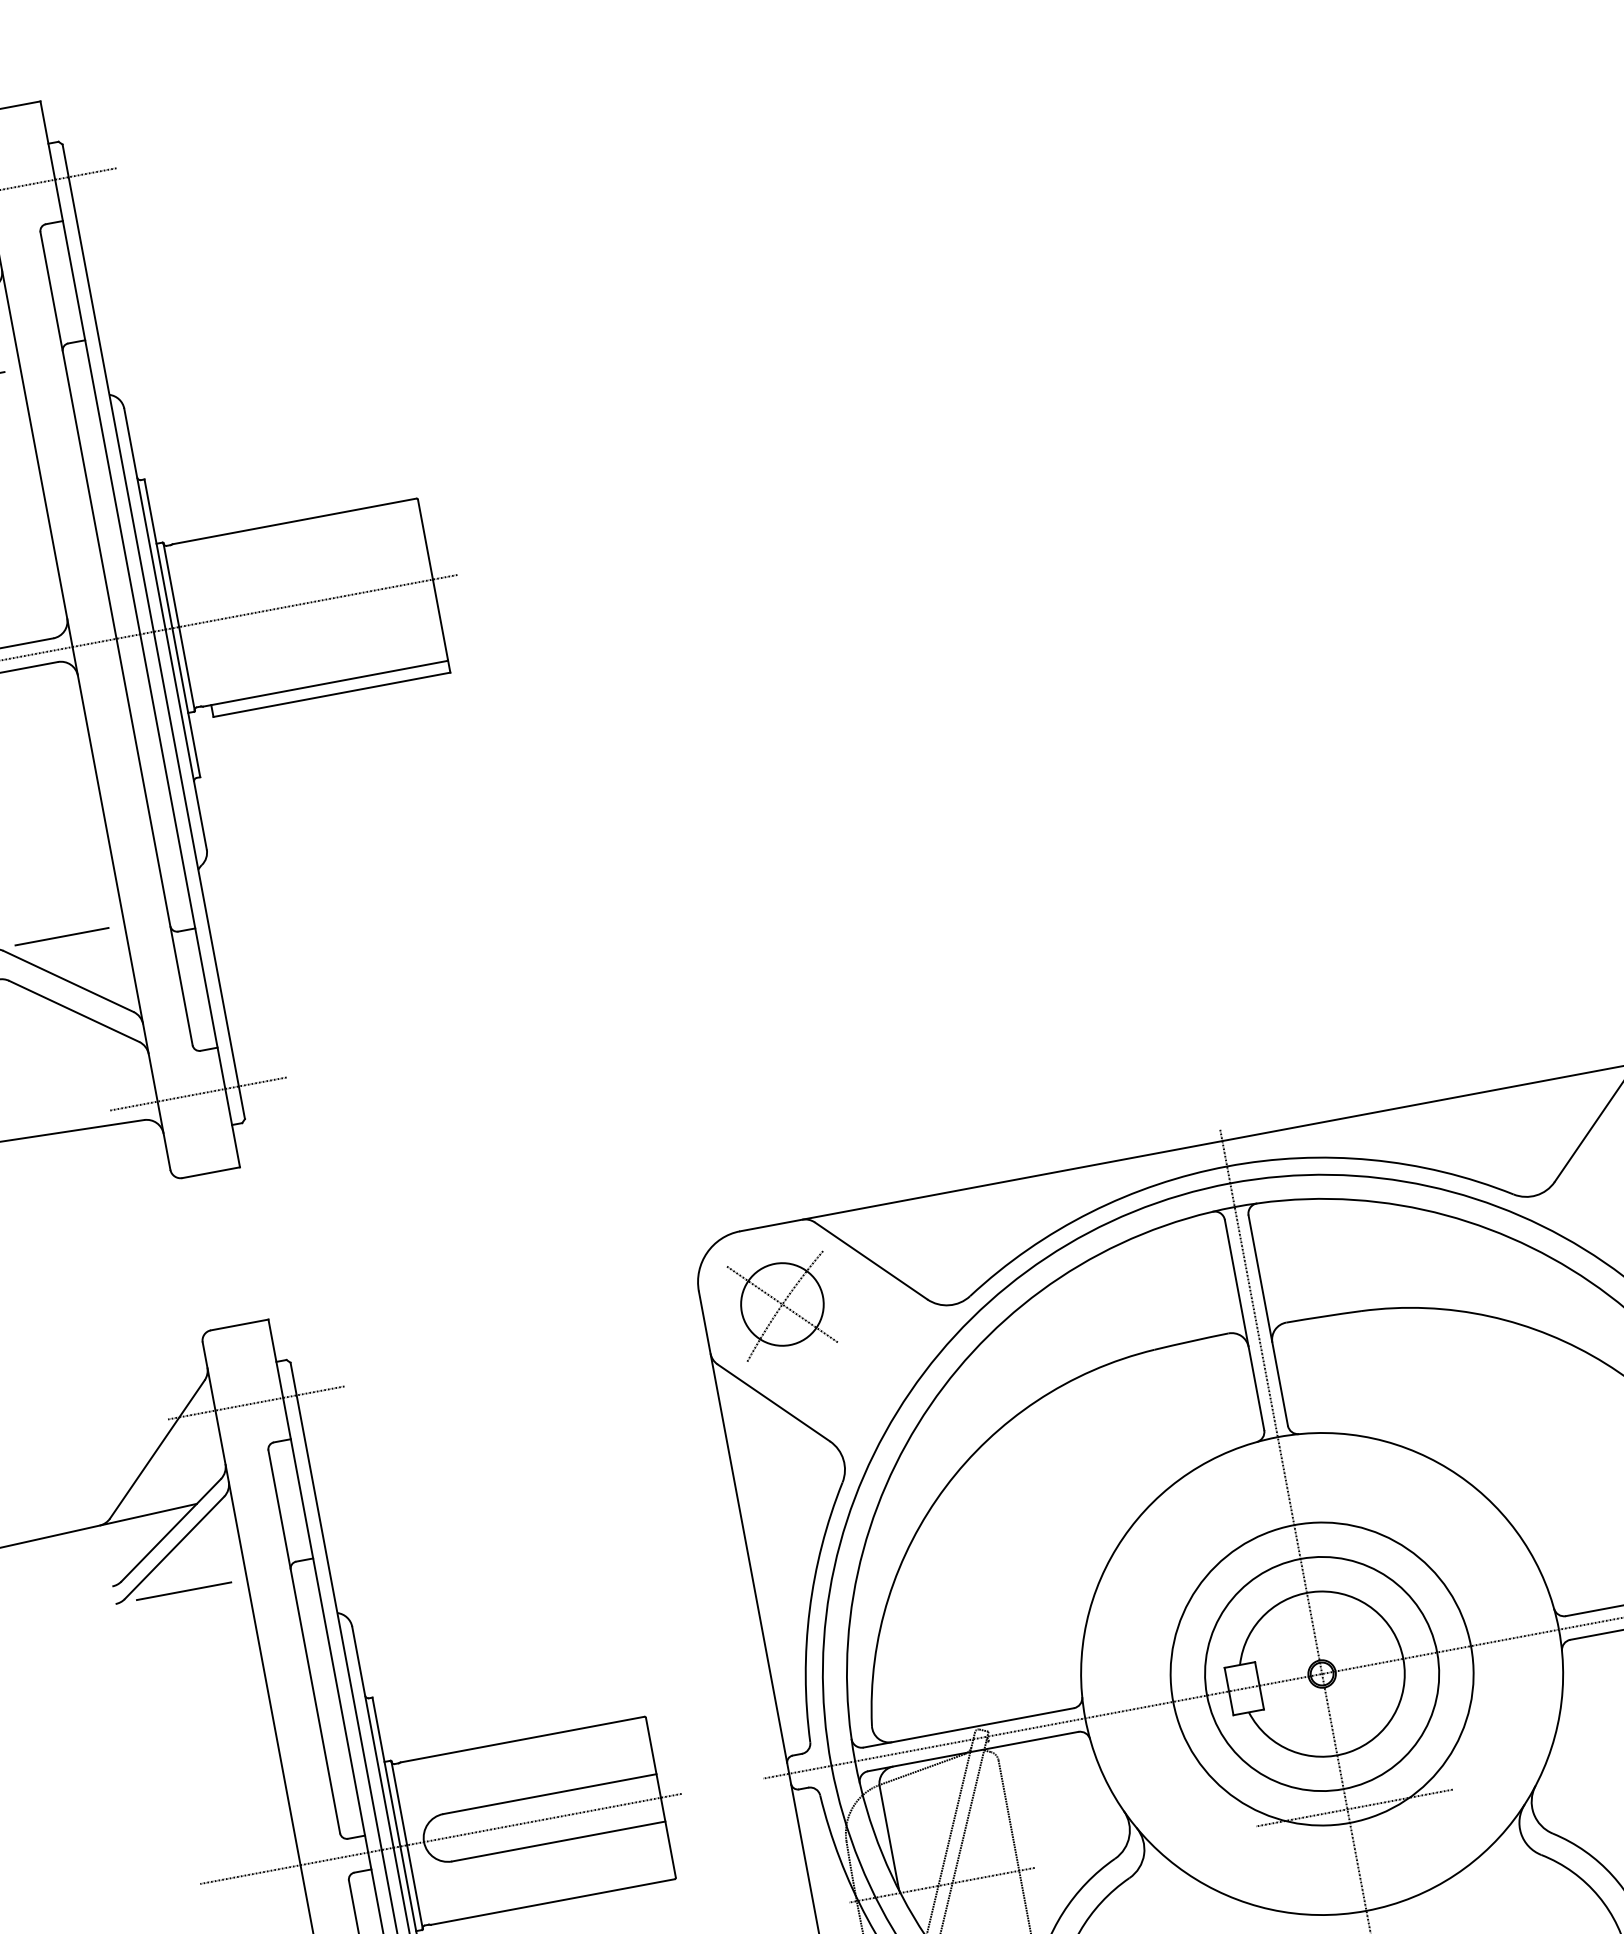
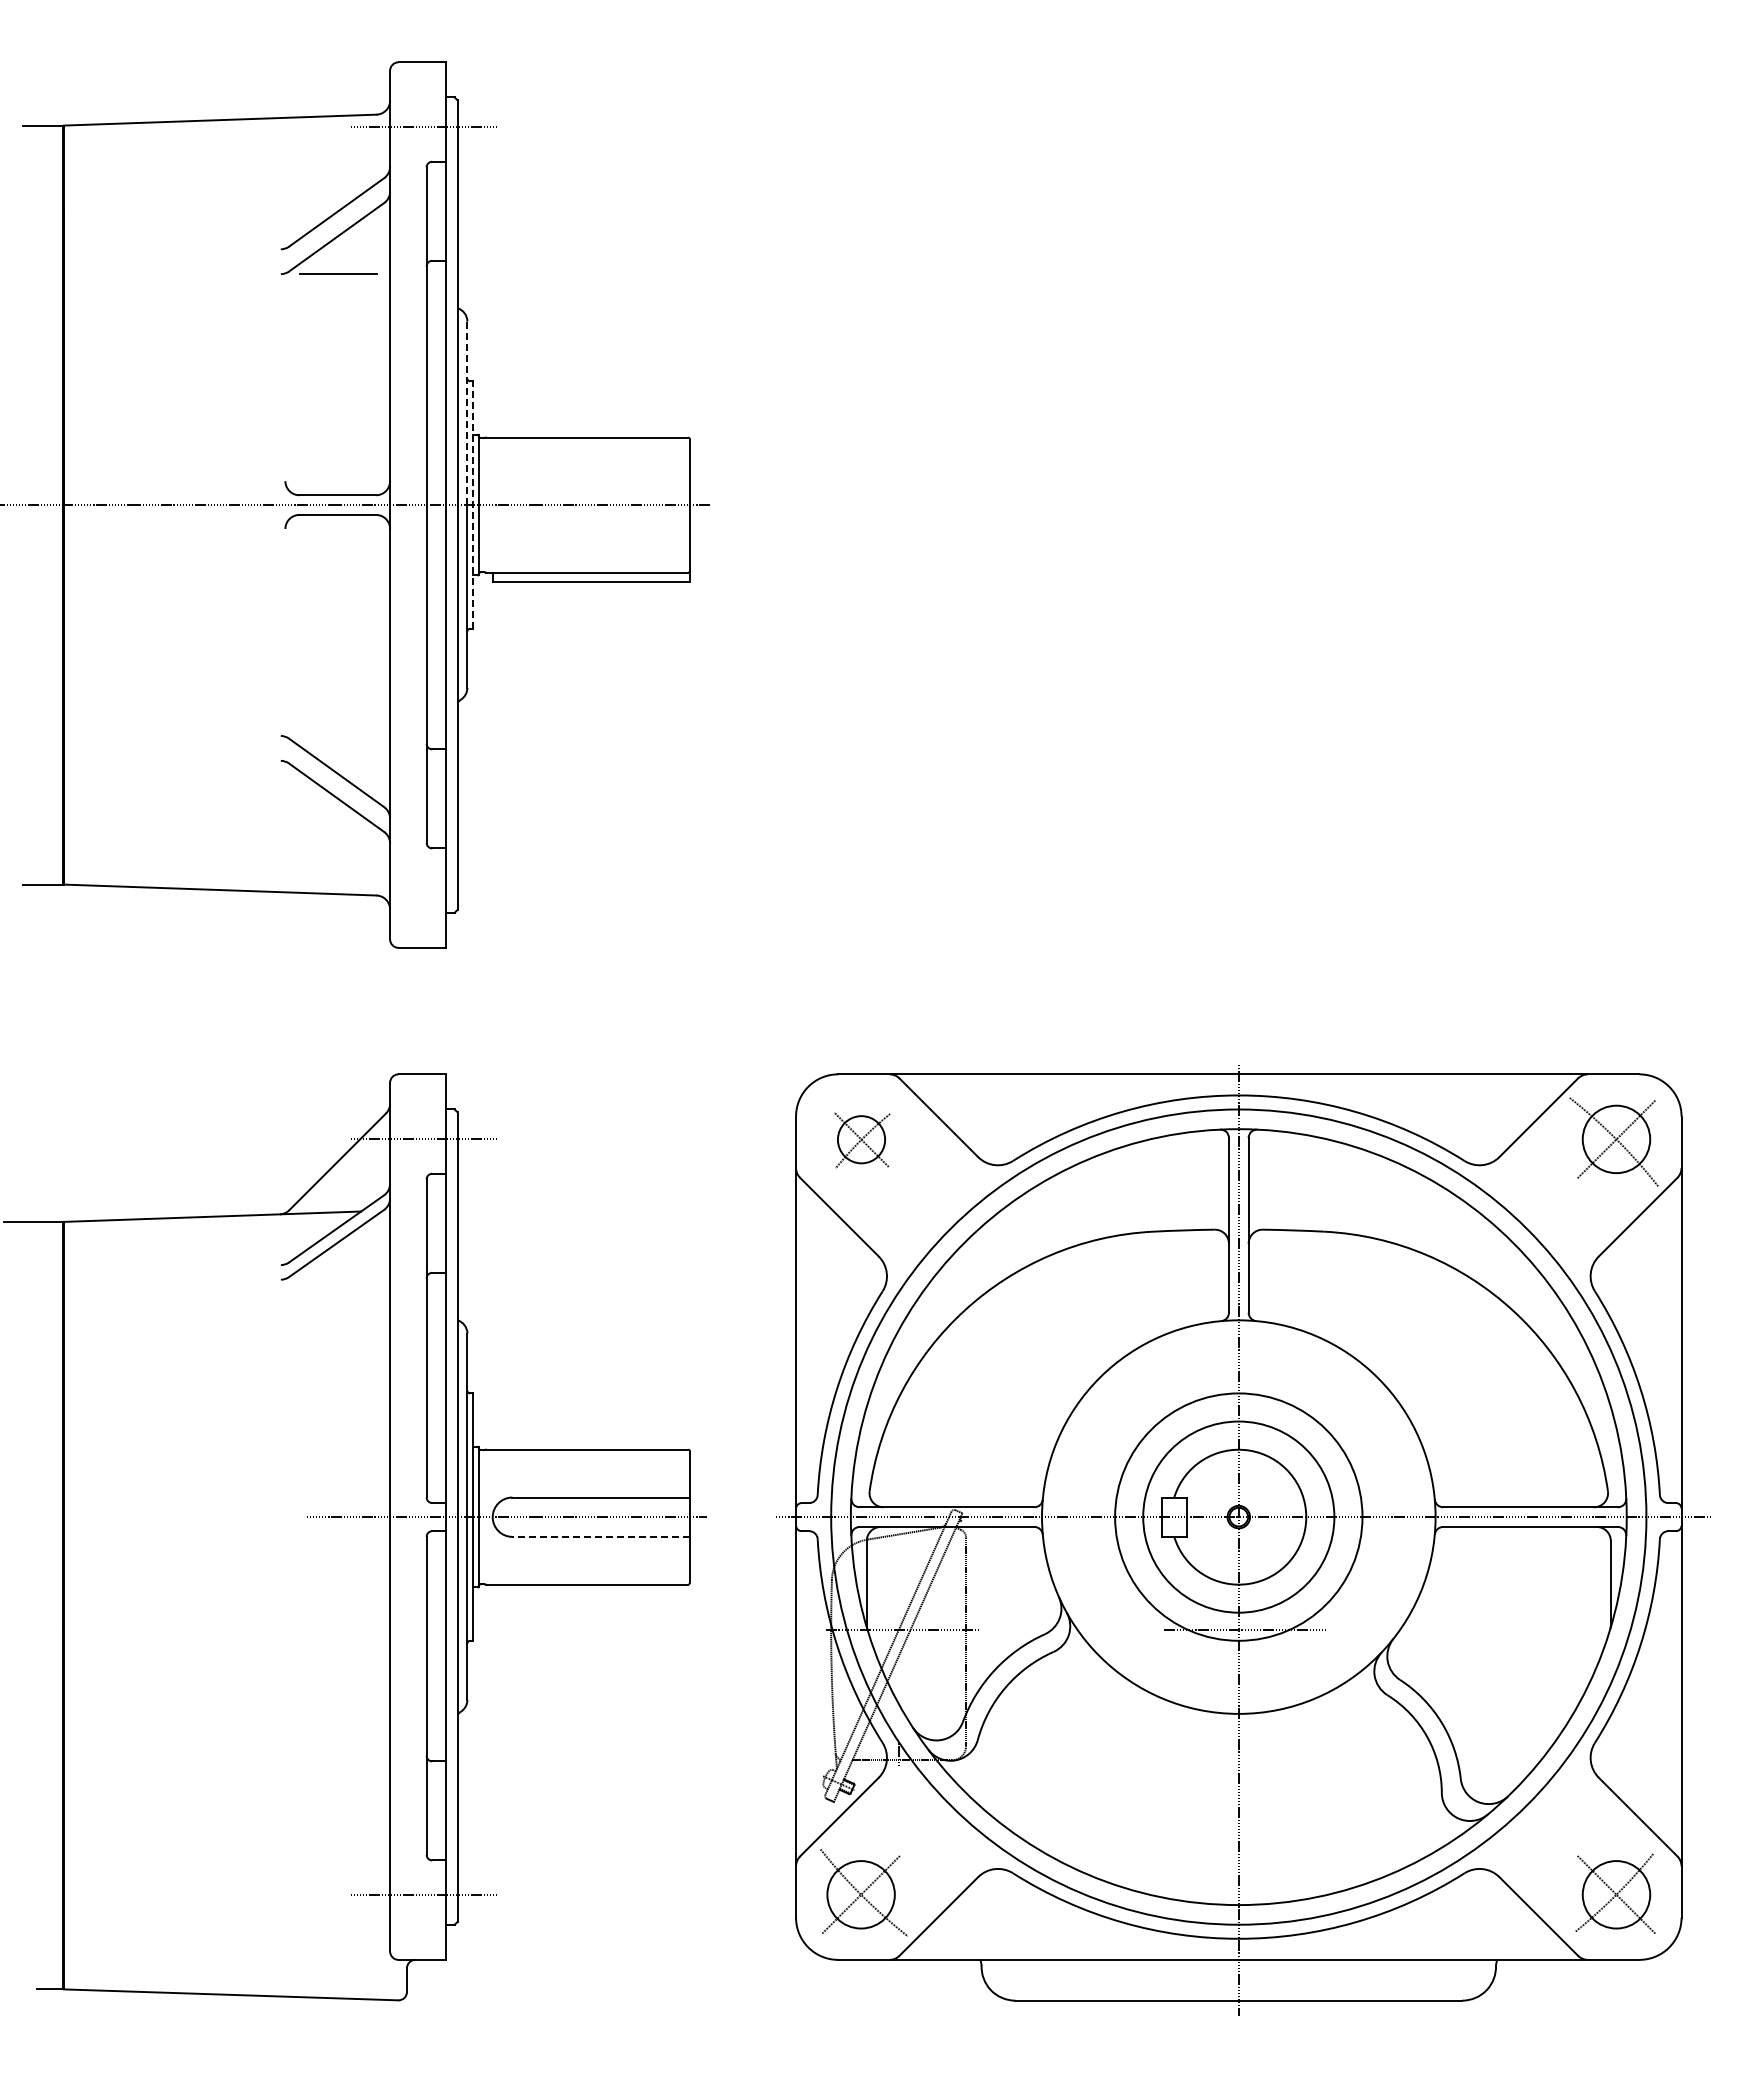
line: (145, 519) -> (467, 413), solid -> dashed
line: (173, 628) -> (473, 505), solid -> dashed
line: (61, 937) -> (337, 736), removed
line: (197, 1093) -> (423, 882), removed
part: (784, 1305) -> (862, 1140), size x0.7
line: (183, 1591) -> (337, 1279), removed
line: (558, 1841) -> (600, 1536), solid -> dashed

